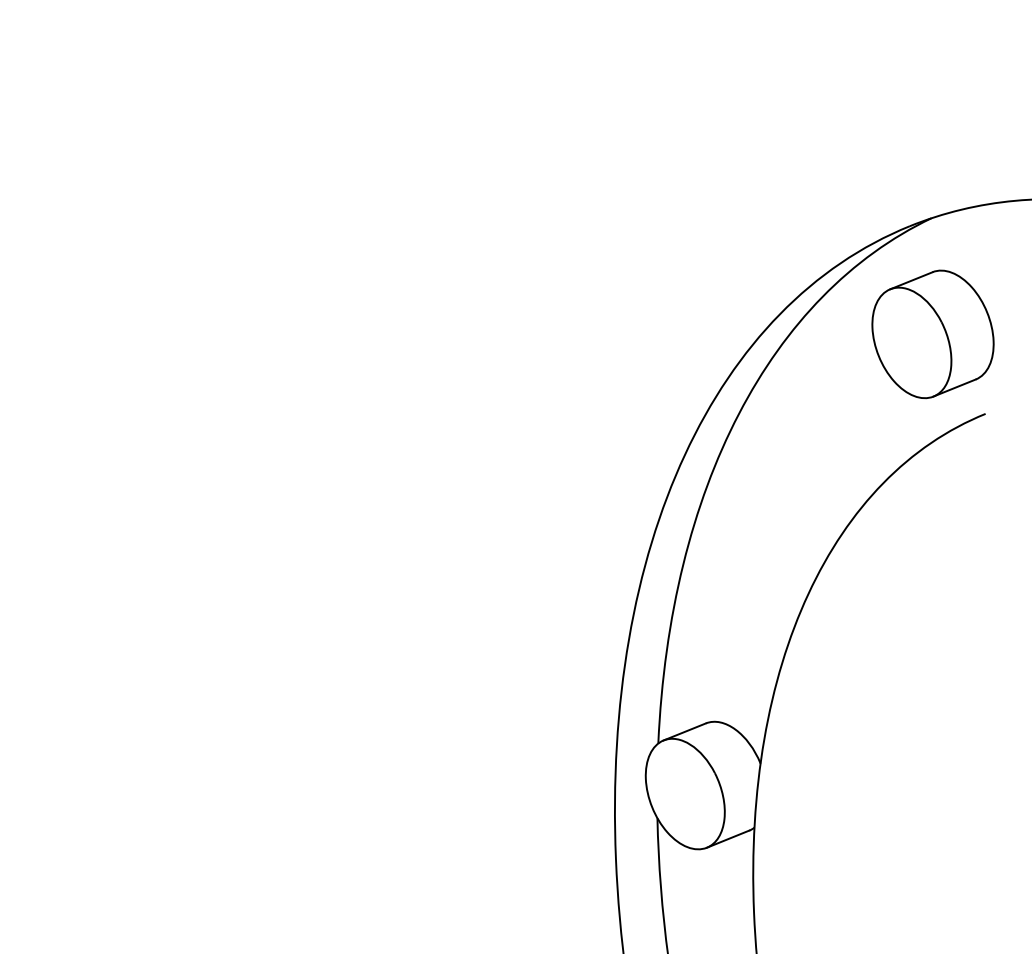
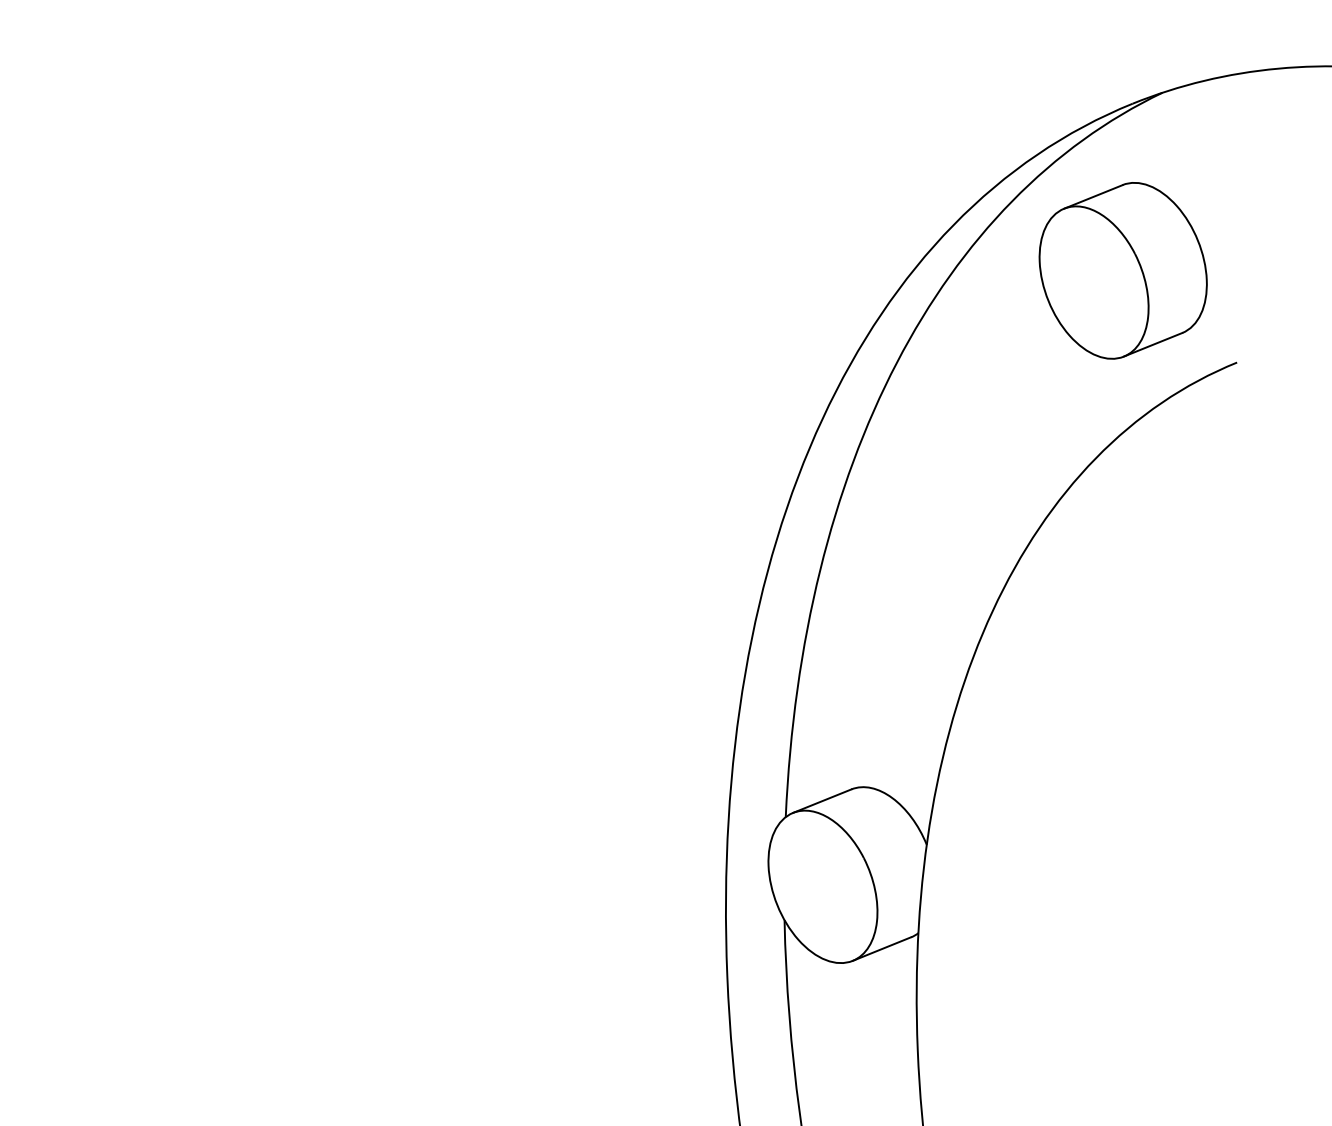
part: (932, 334) -> (1122, 270), moved

